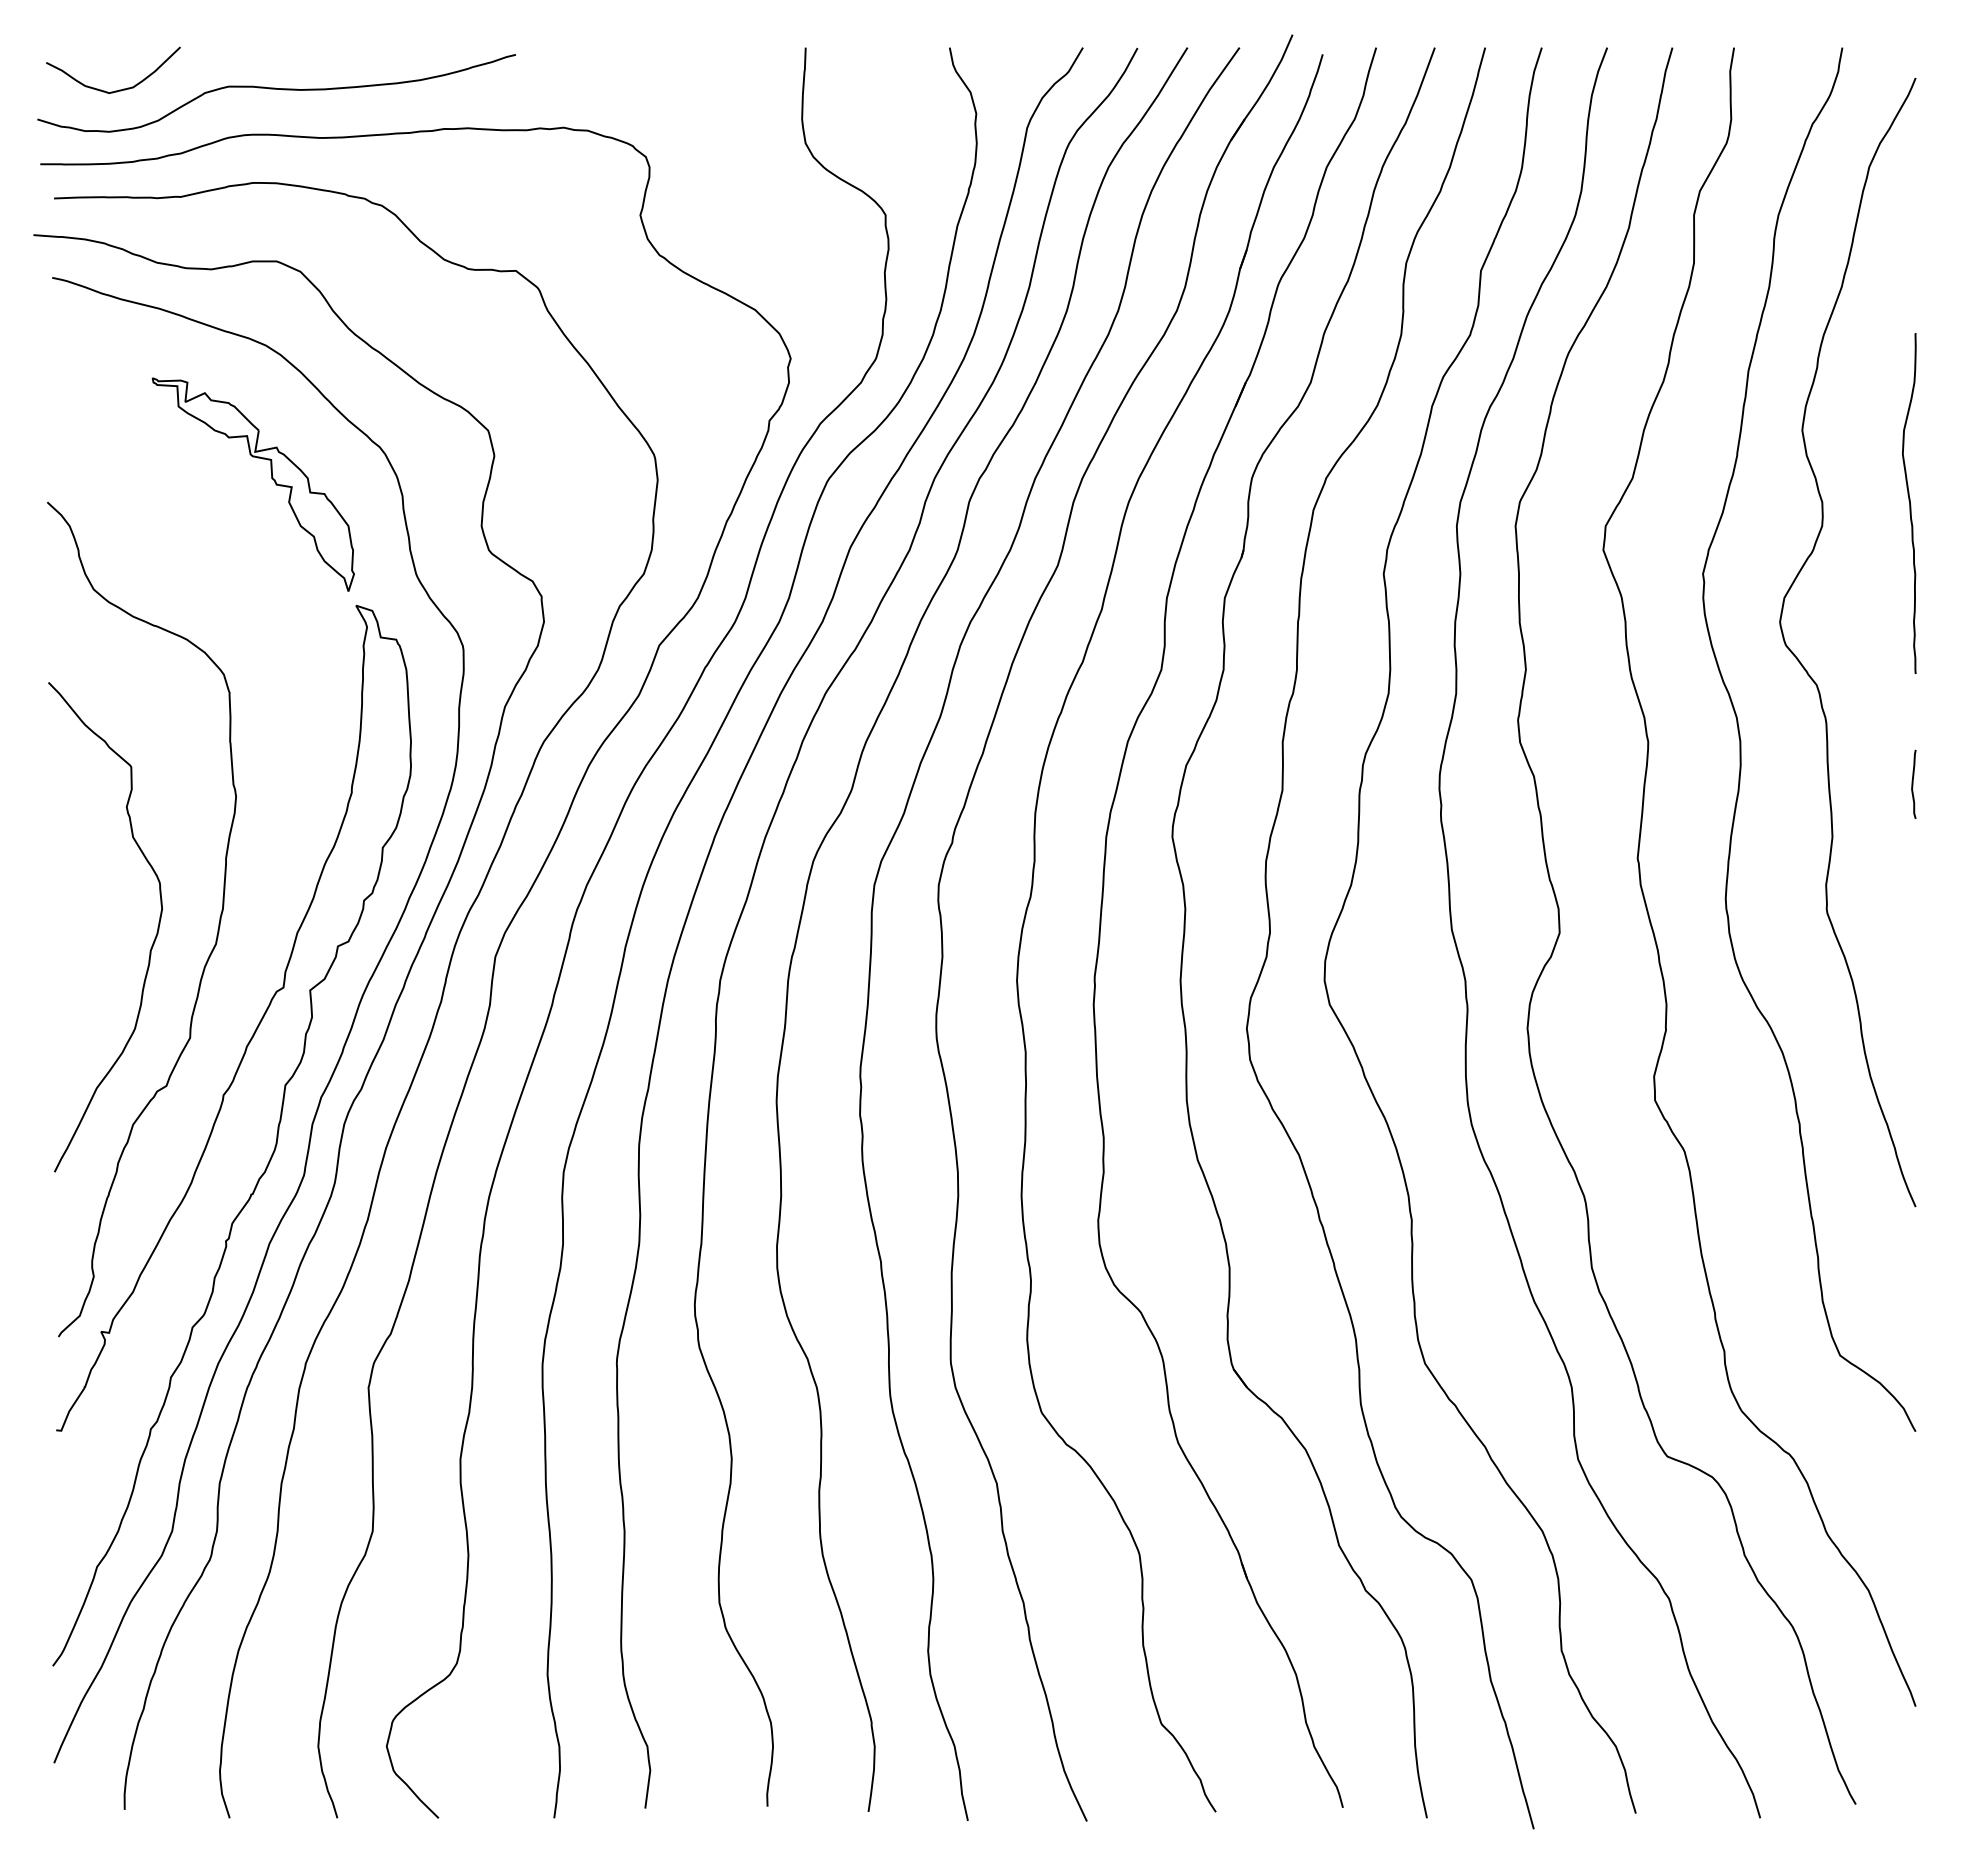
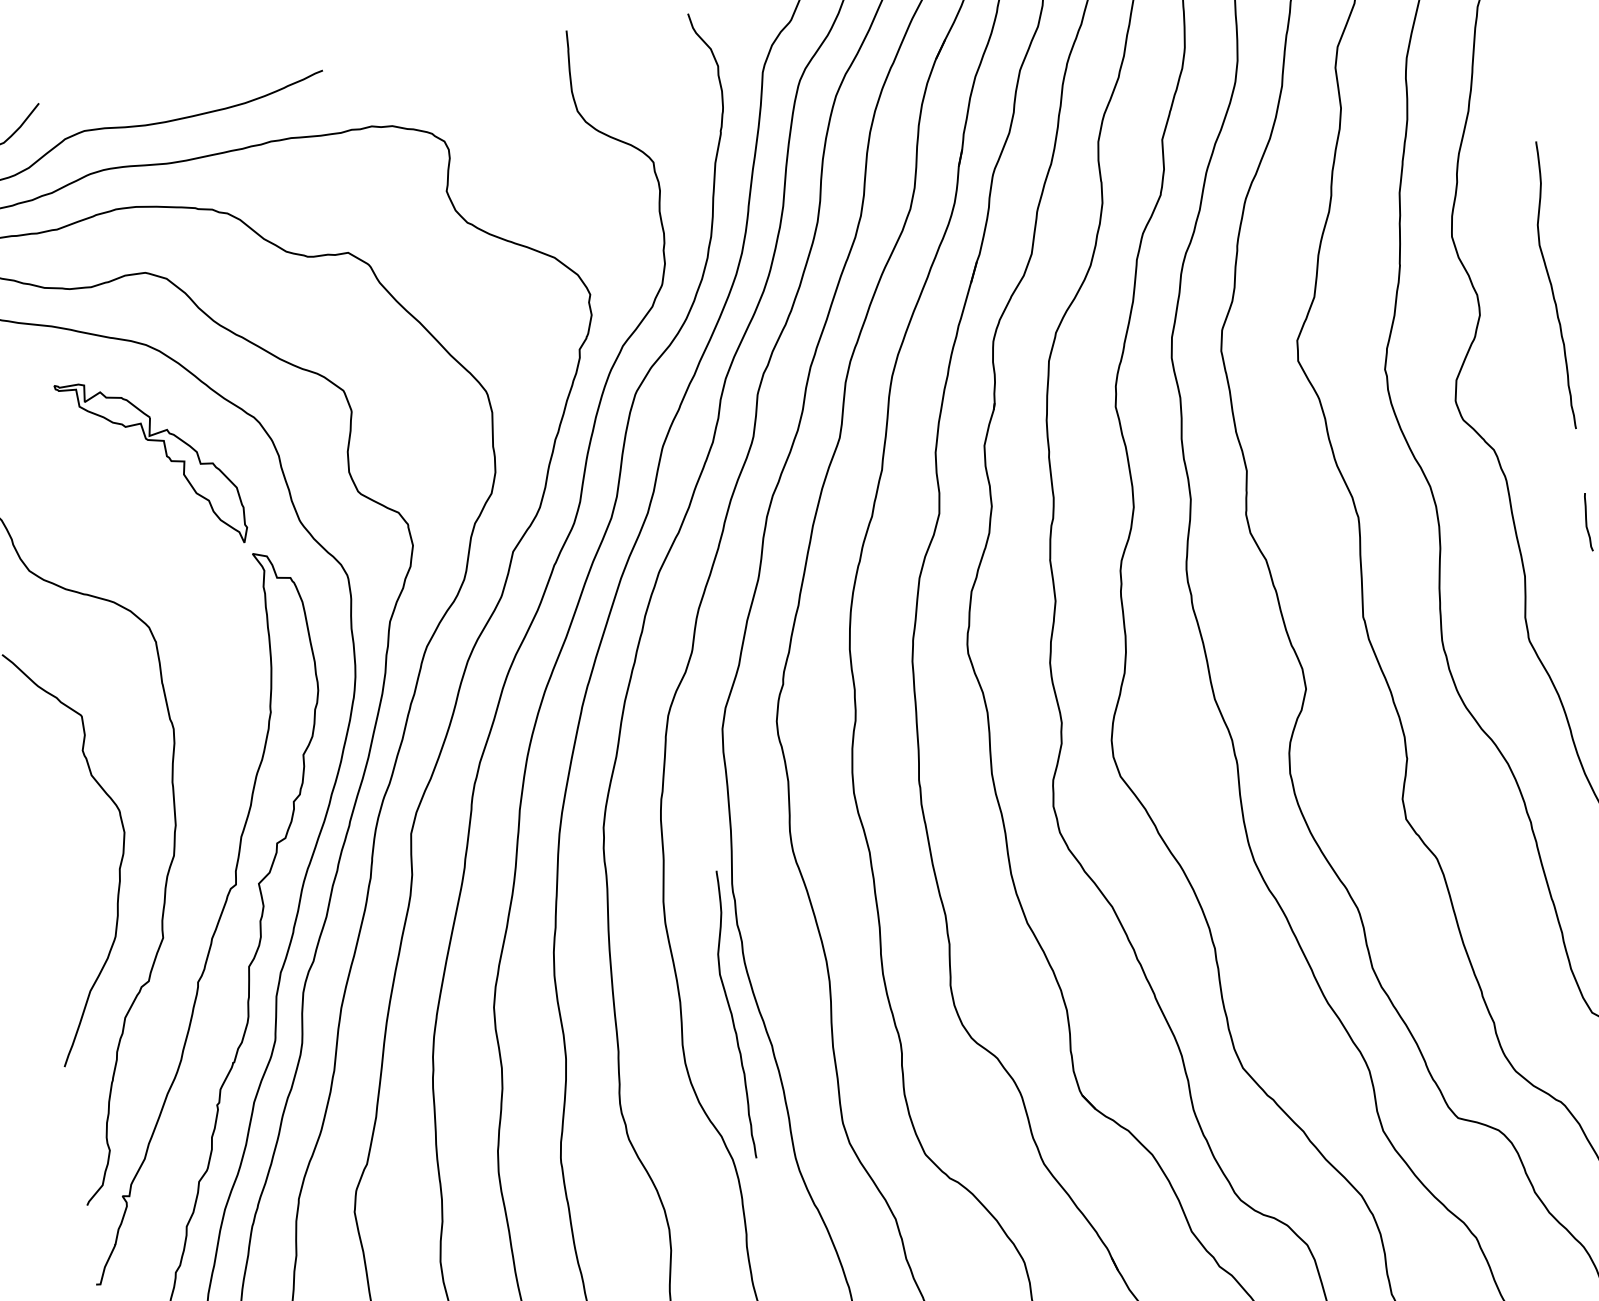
curve: (838, 1219) -> (731, 1015), added

